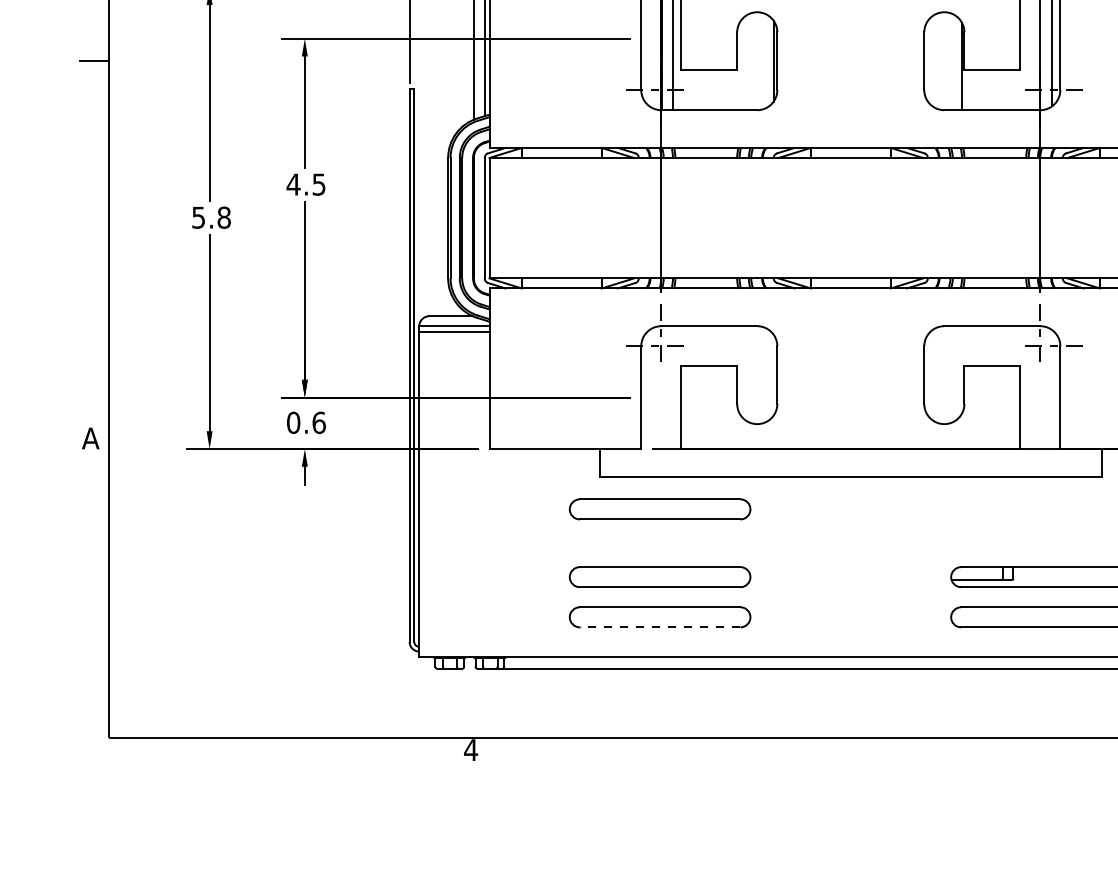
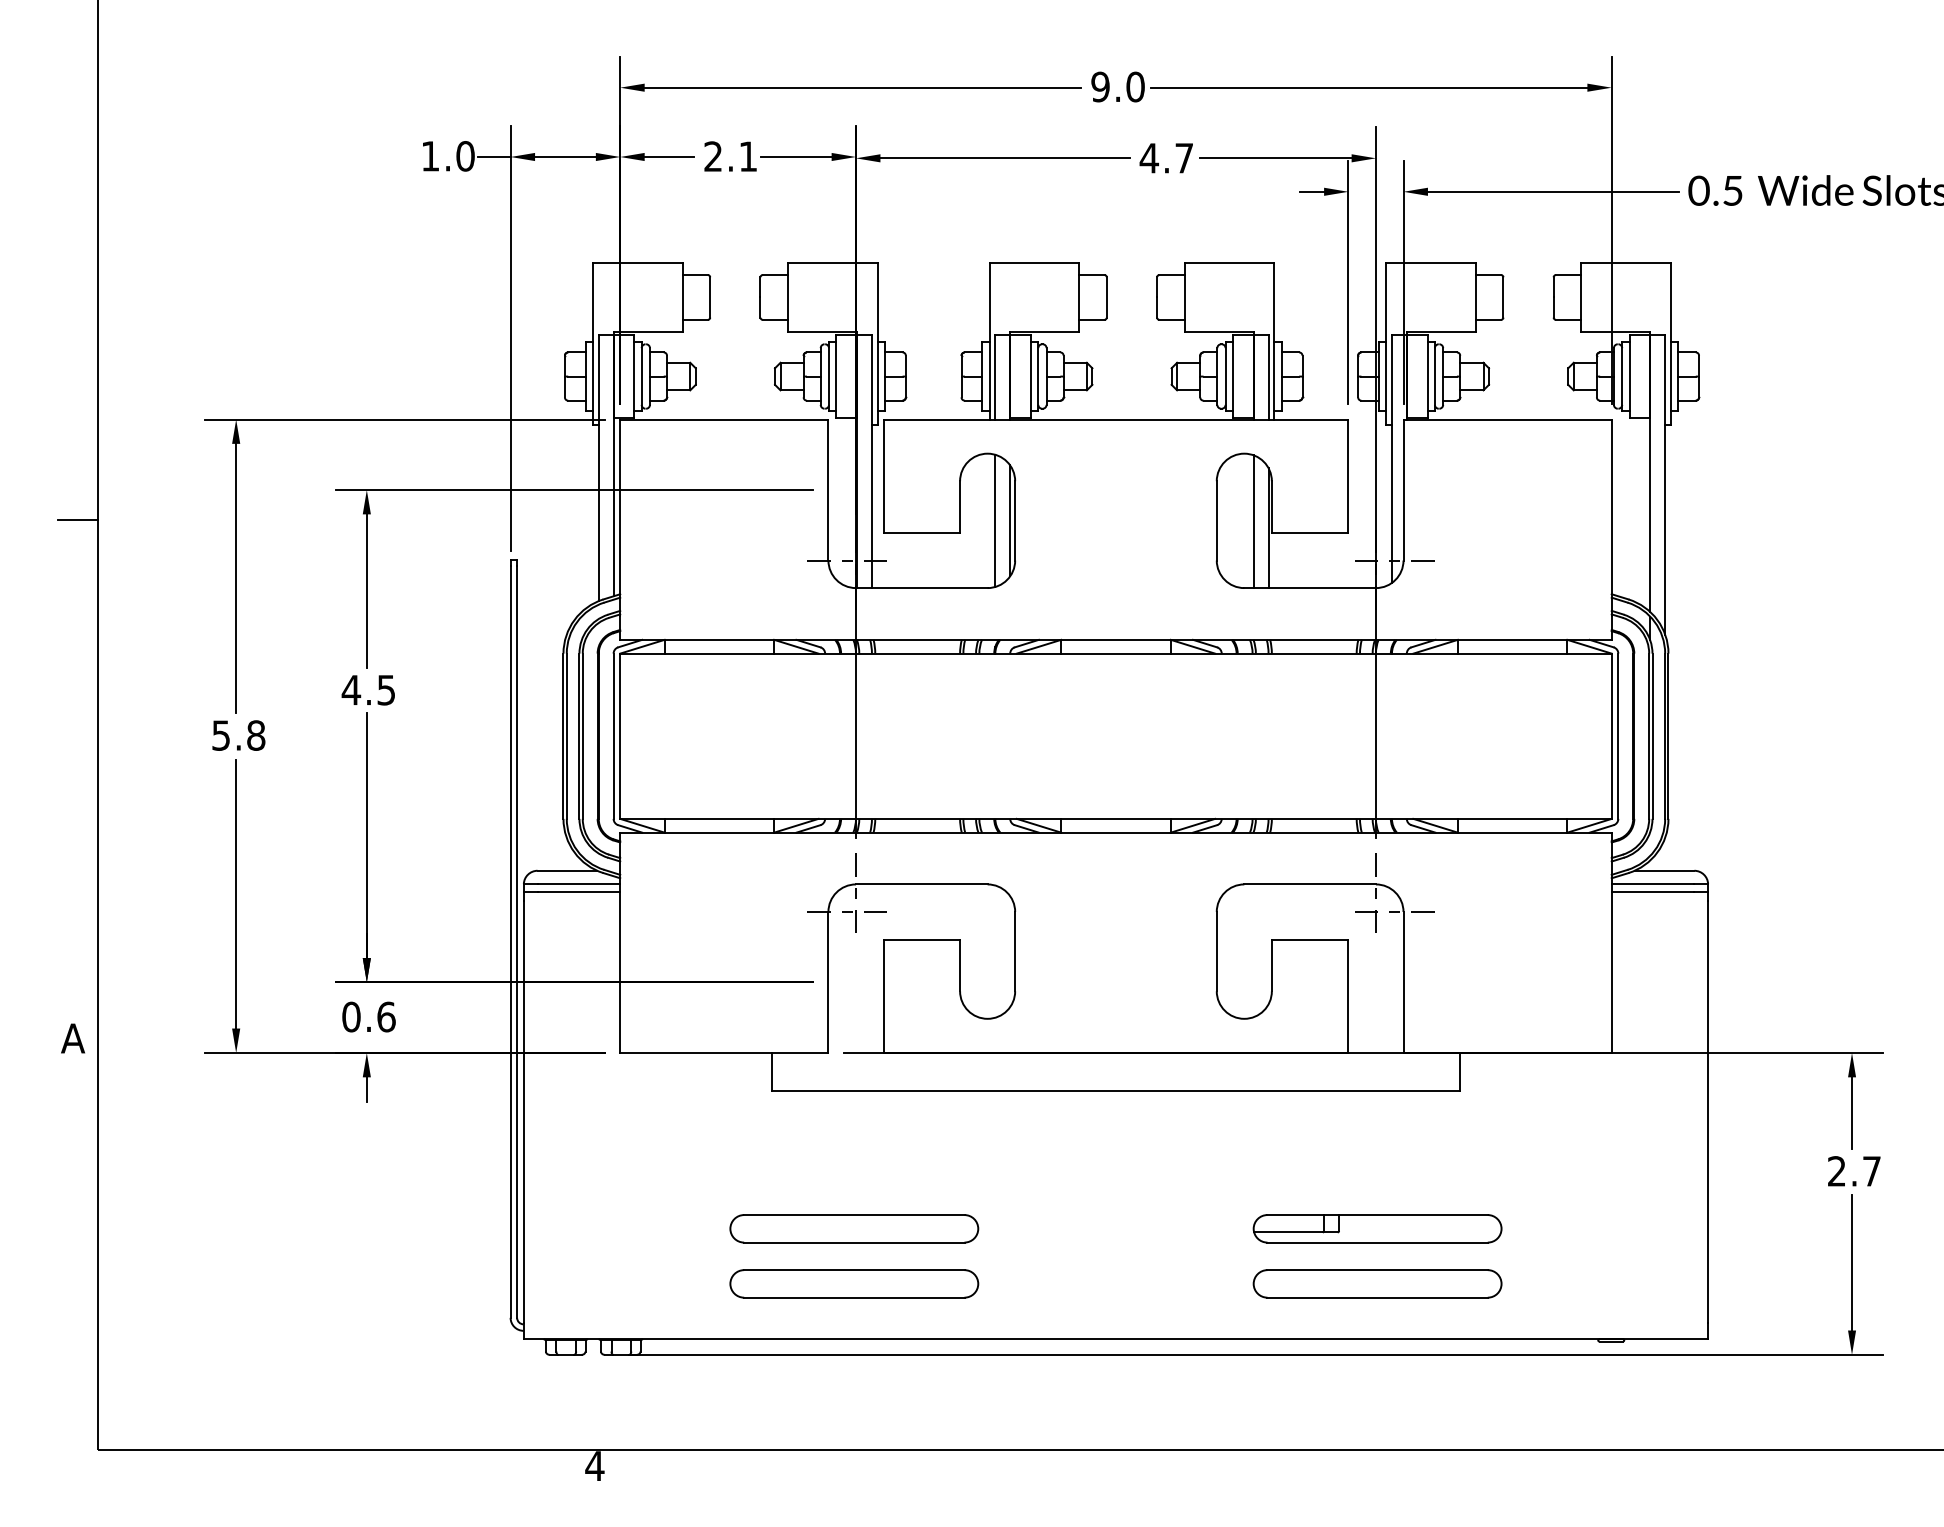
line: (763, 60) -> (995, 520), added
line: (951, 61) -> (1253, 521), added
part: (660, 509) -> (854, 1135), removed
line: (659, 627) -> (853, 1297), dashed -> solid

